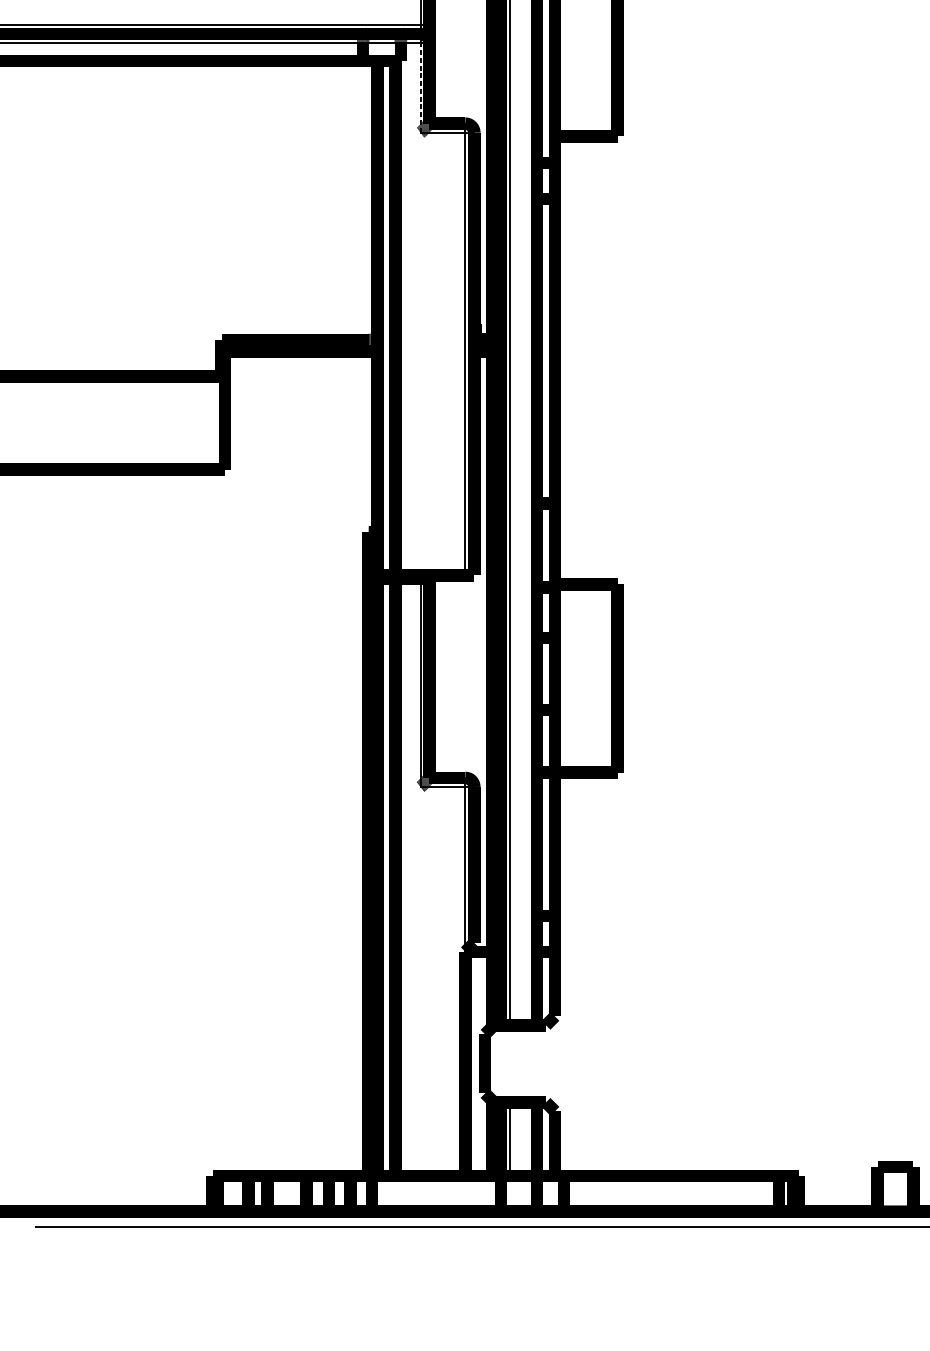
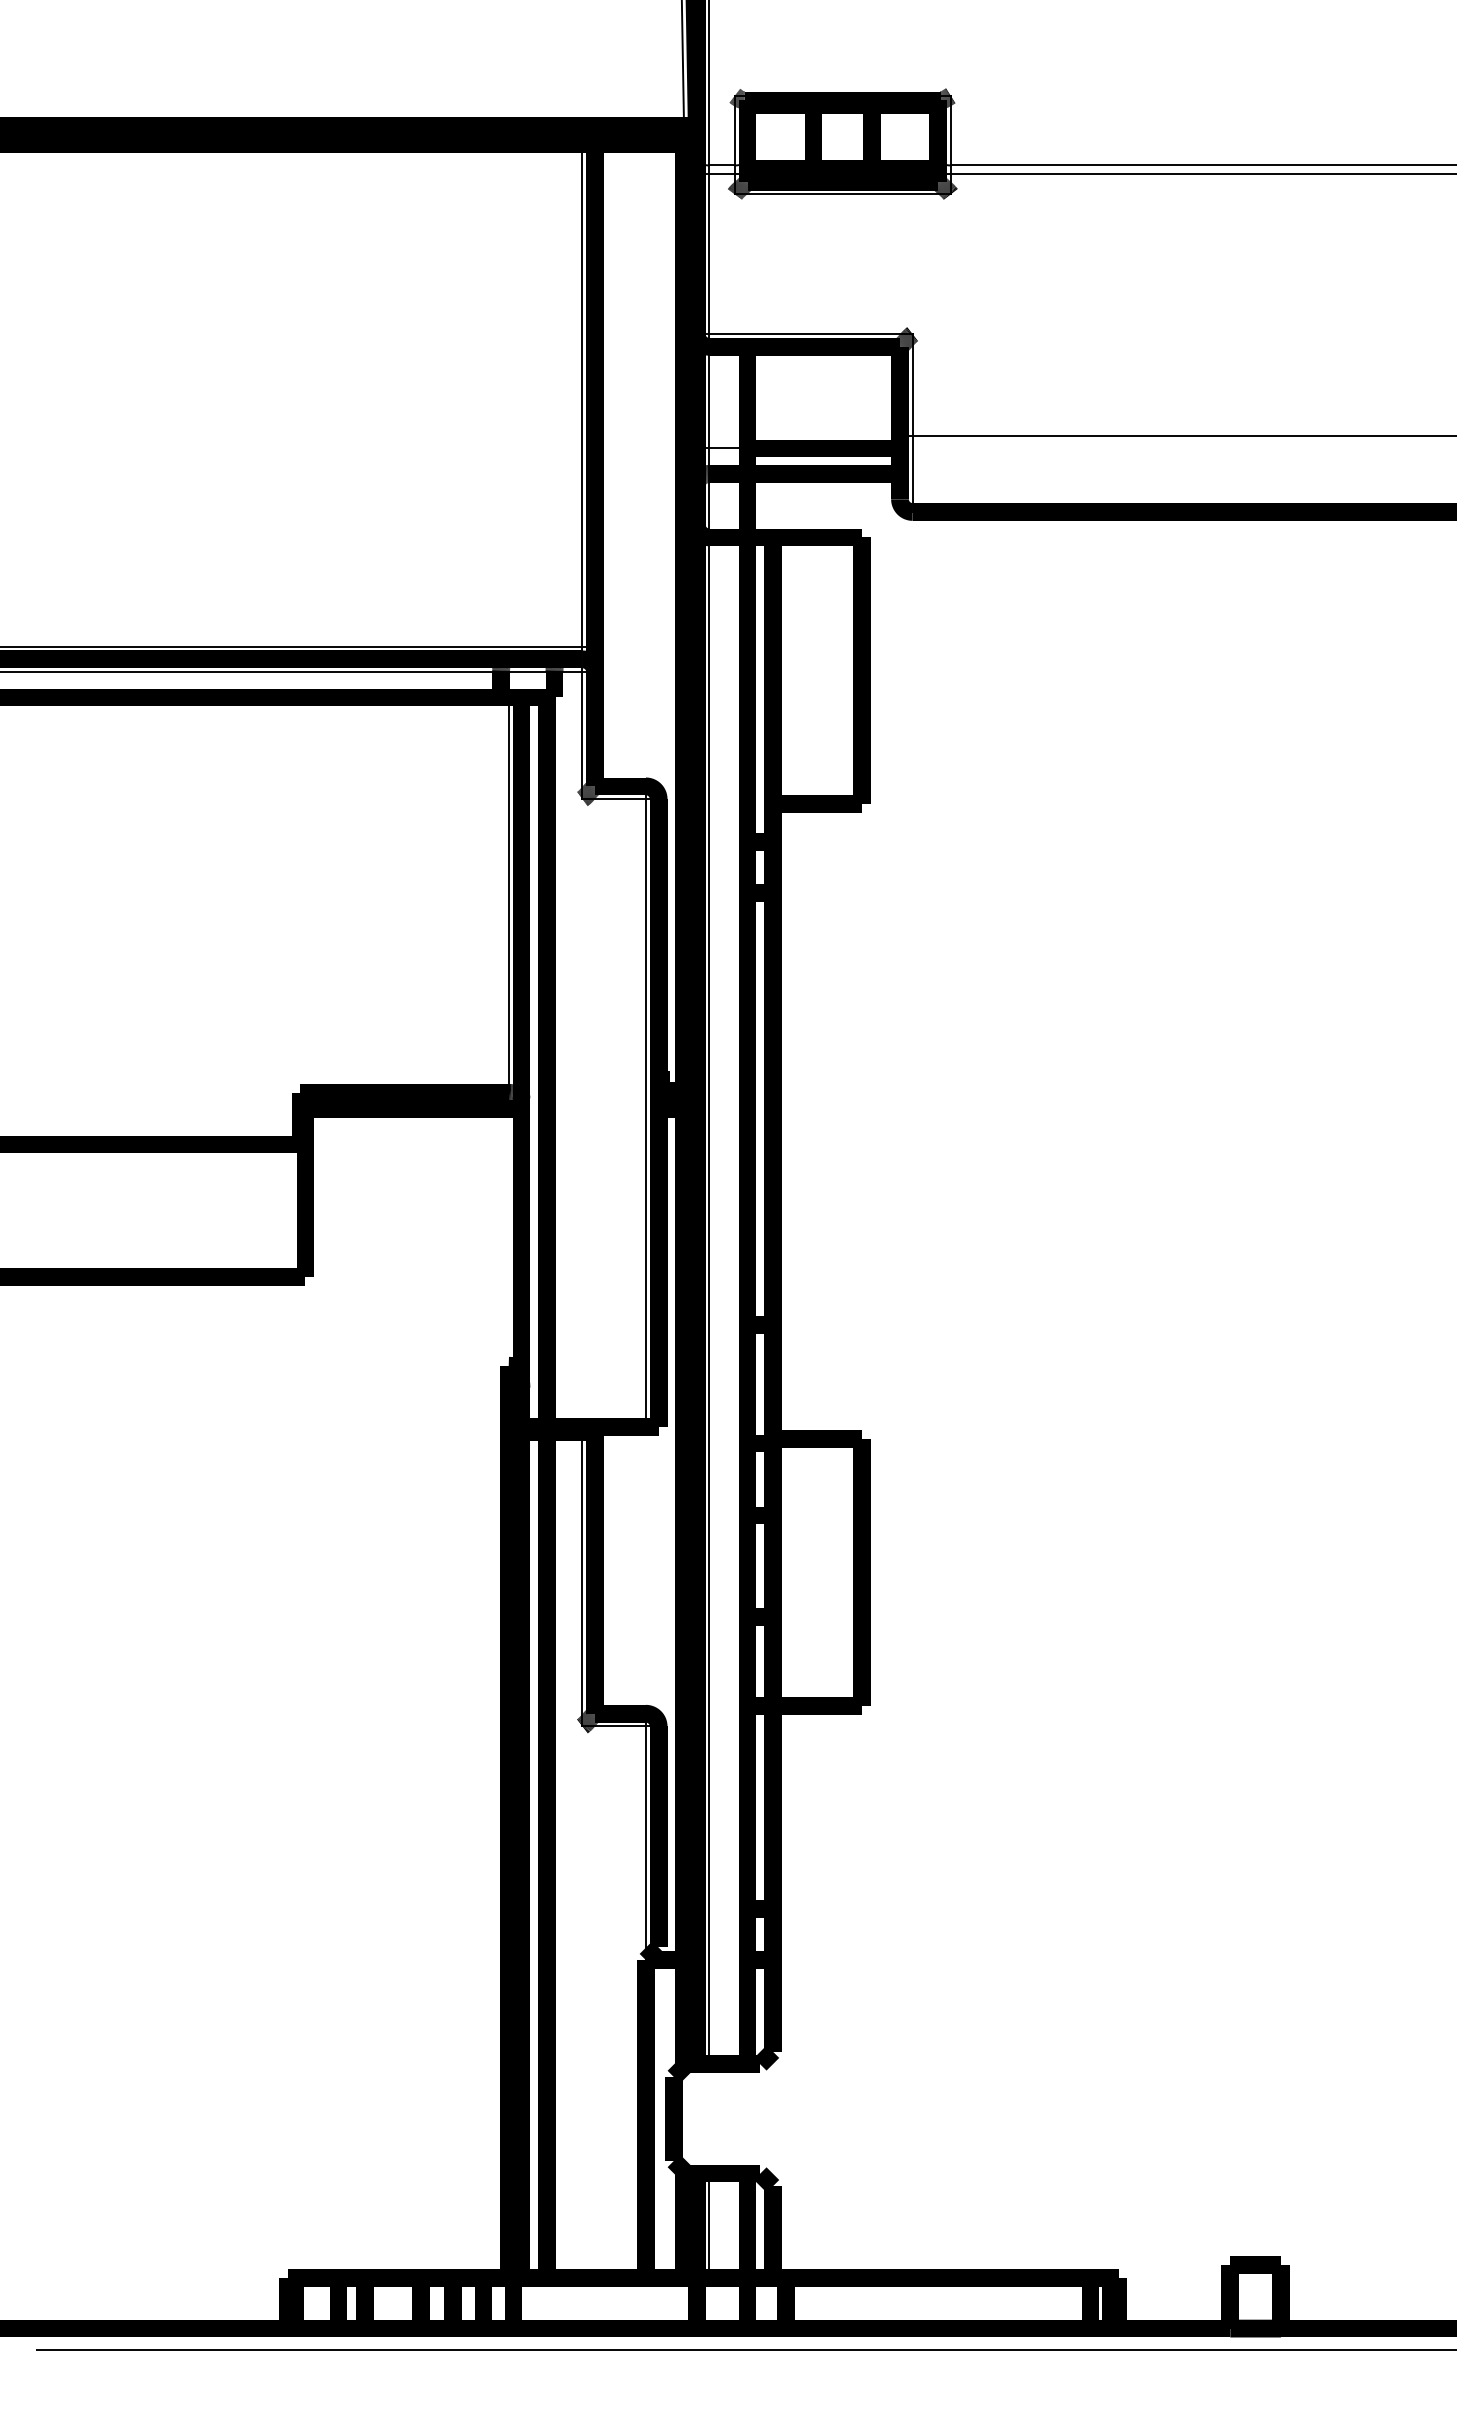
line: (420, 87) -> (582, 735), dashed -> solid
line: (368, 200) -> (508, 894), added

